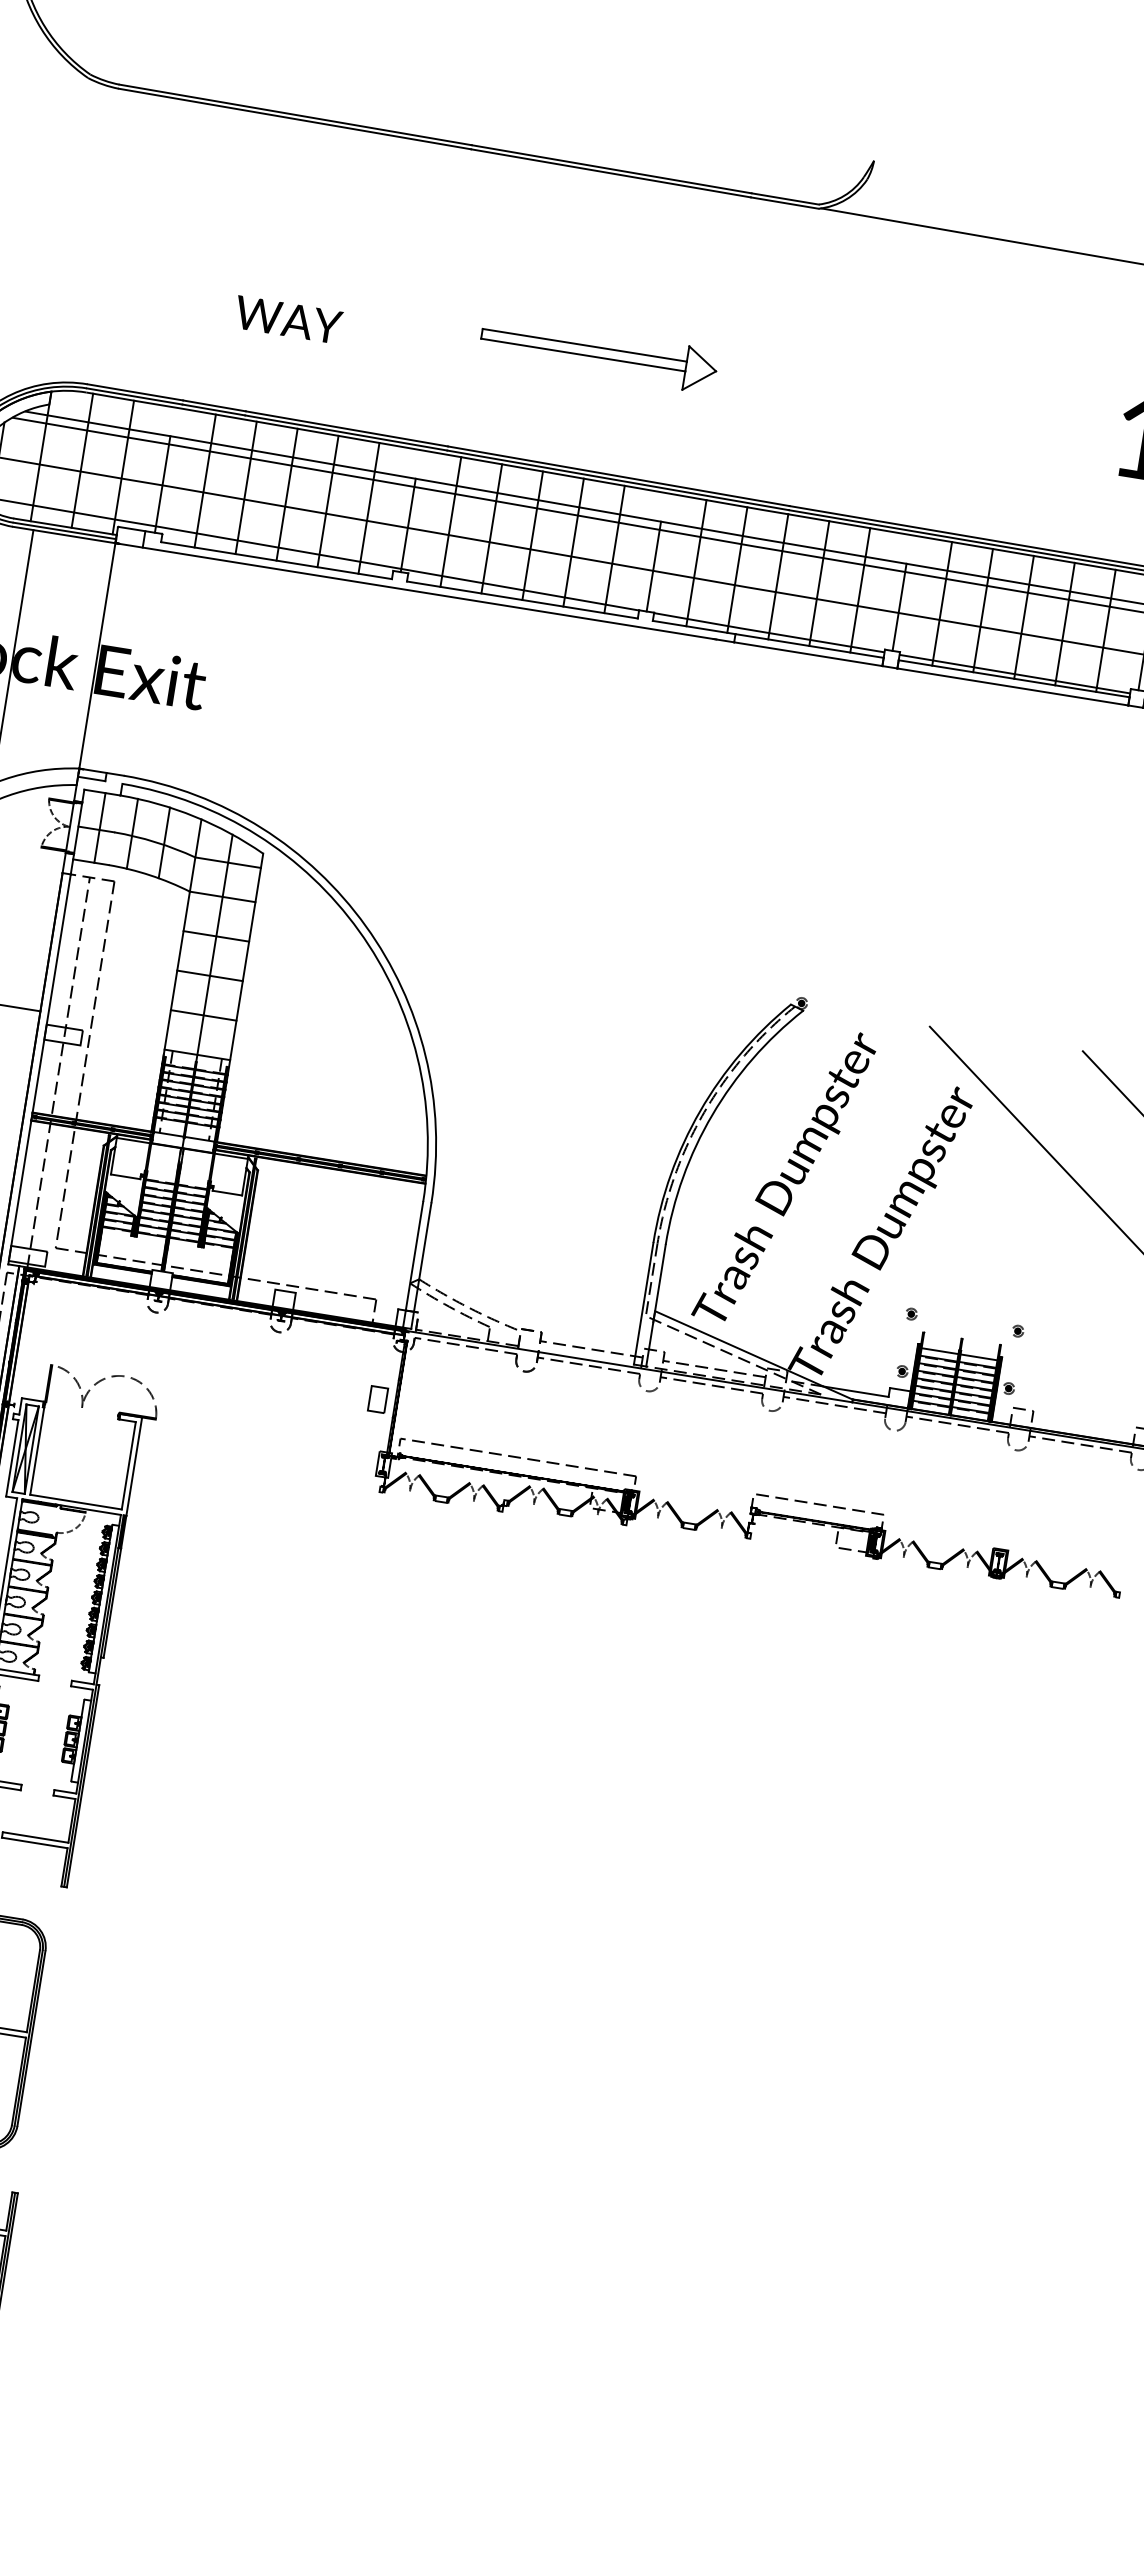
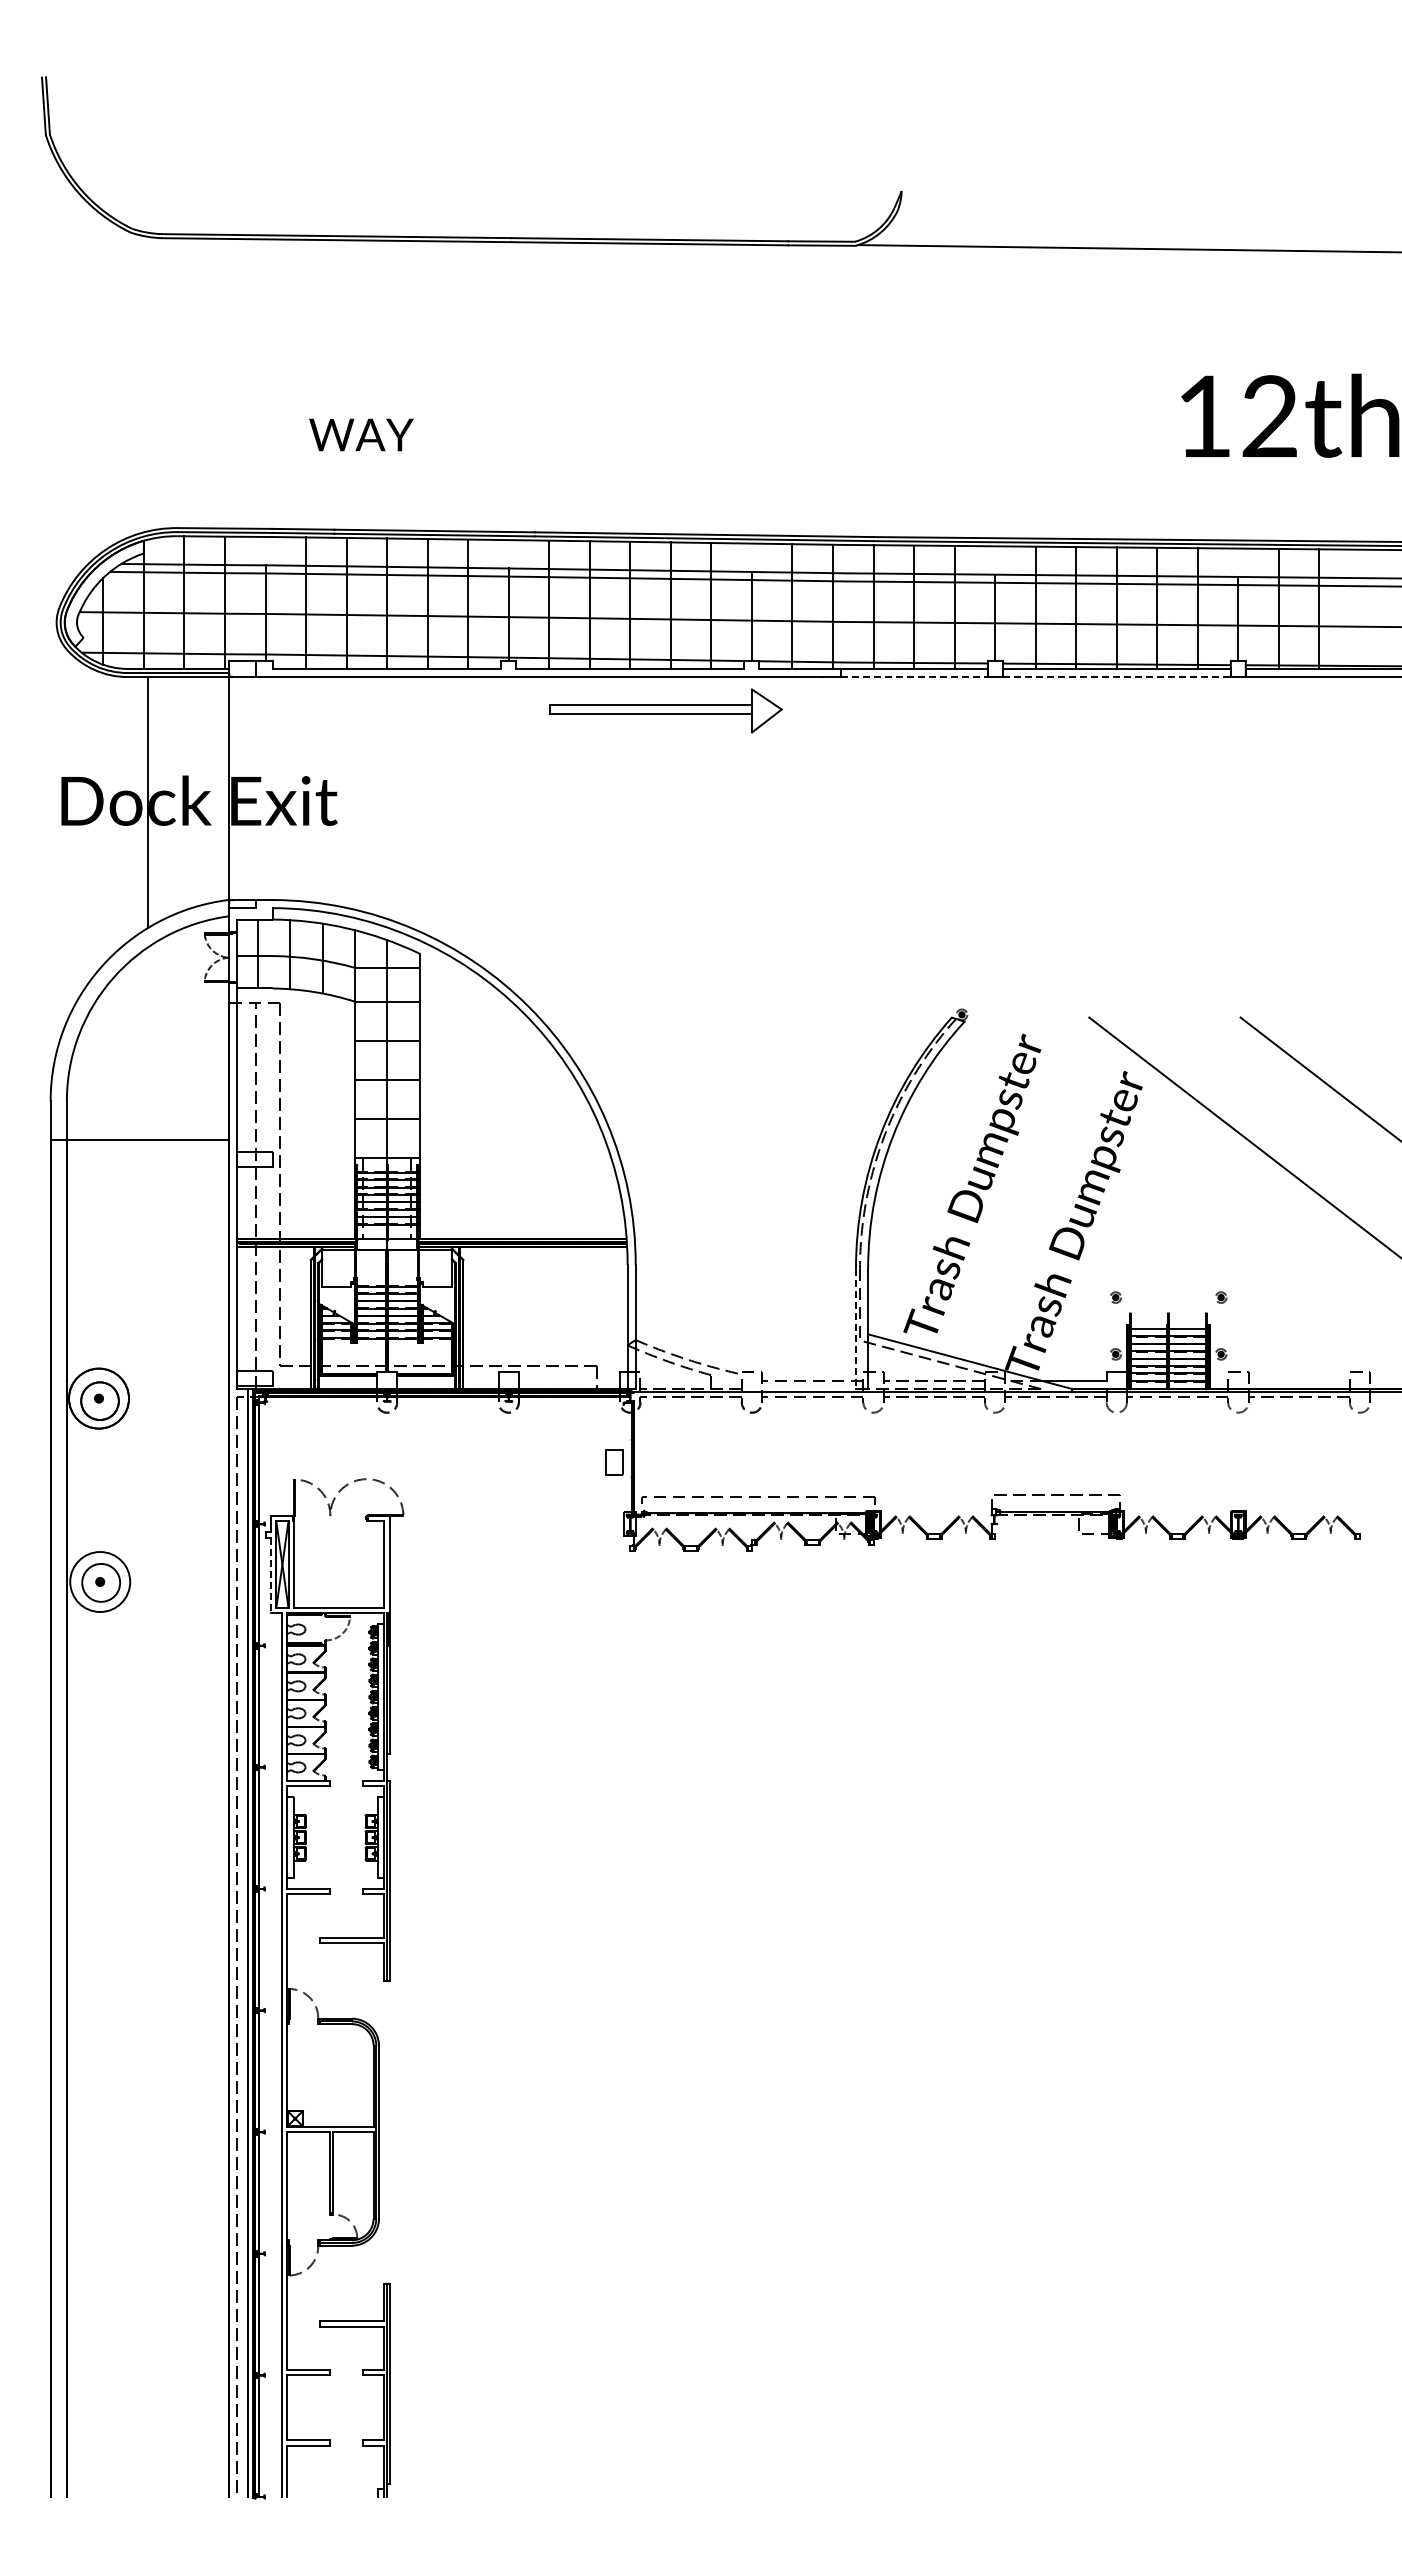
part: (598, 353) -> (665, 710), moved
line: (808, 654) -> (914, 677), solid -> dashed
line: (1013, 687) -> (1117, 677), solid -> dashed
line: (643, 1304) -> (855, 1329), solid -> dashed
line: (11, 1458) -> (270, 1575), solid -> dashed

